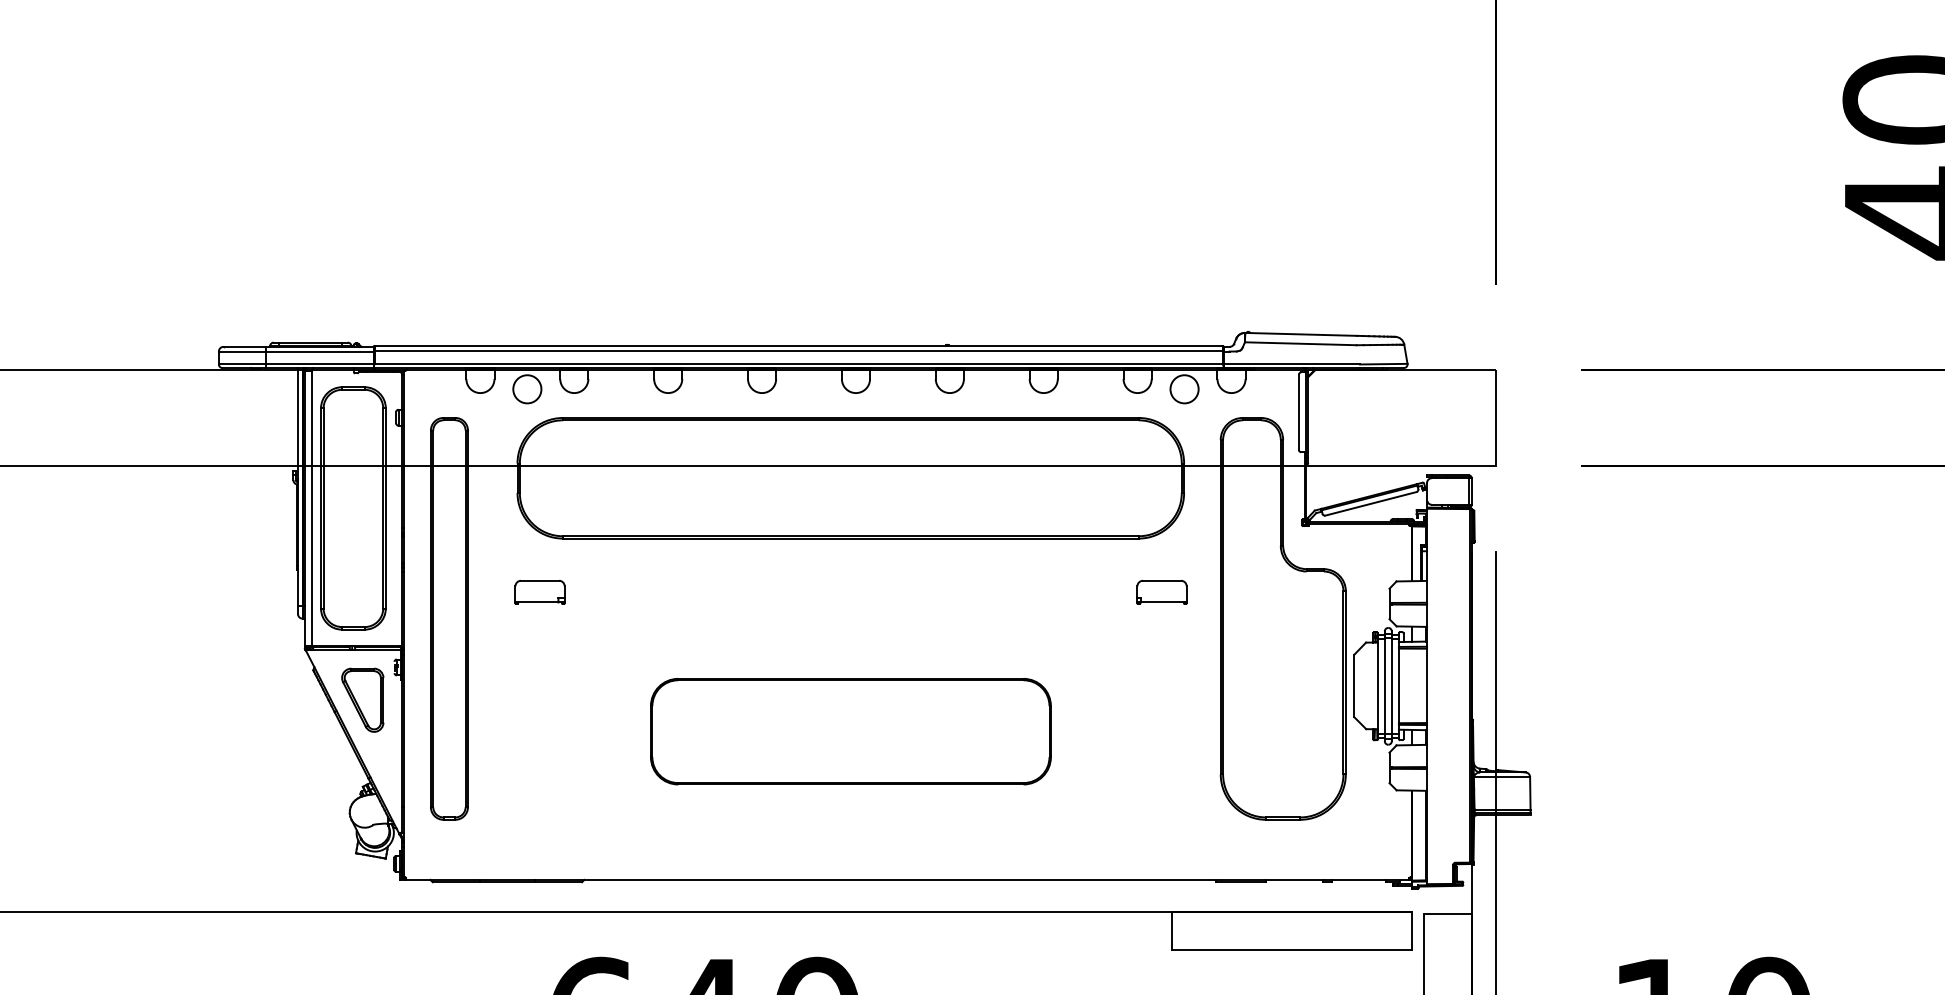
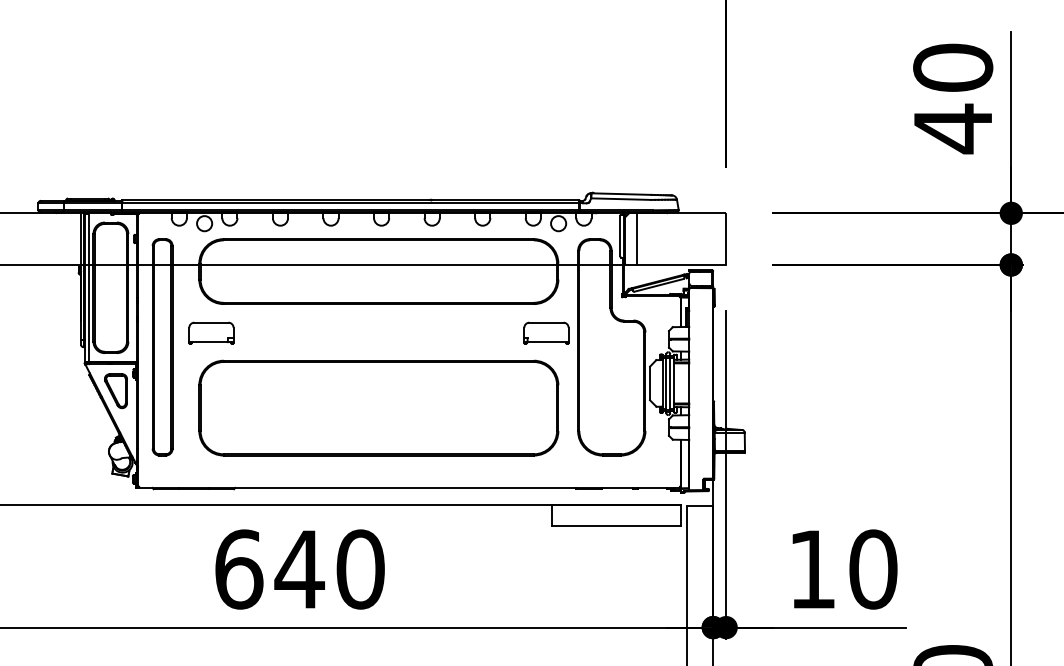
line: (1331, 416) -> (637, 238), added
part: (540, 591) -> (211, 332), size x1.67
part: (1162, 591) -> (546, 332), size x1.67
part: (850, 730) -> (378, 407), size x1.67

